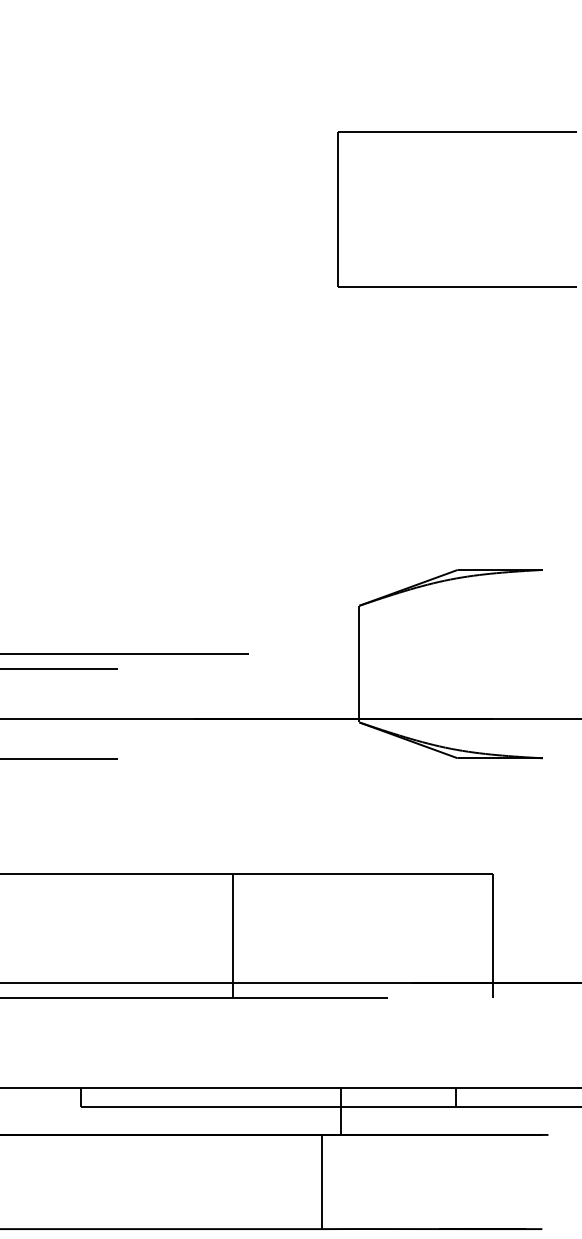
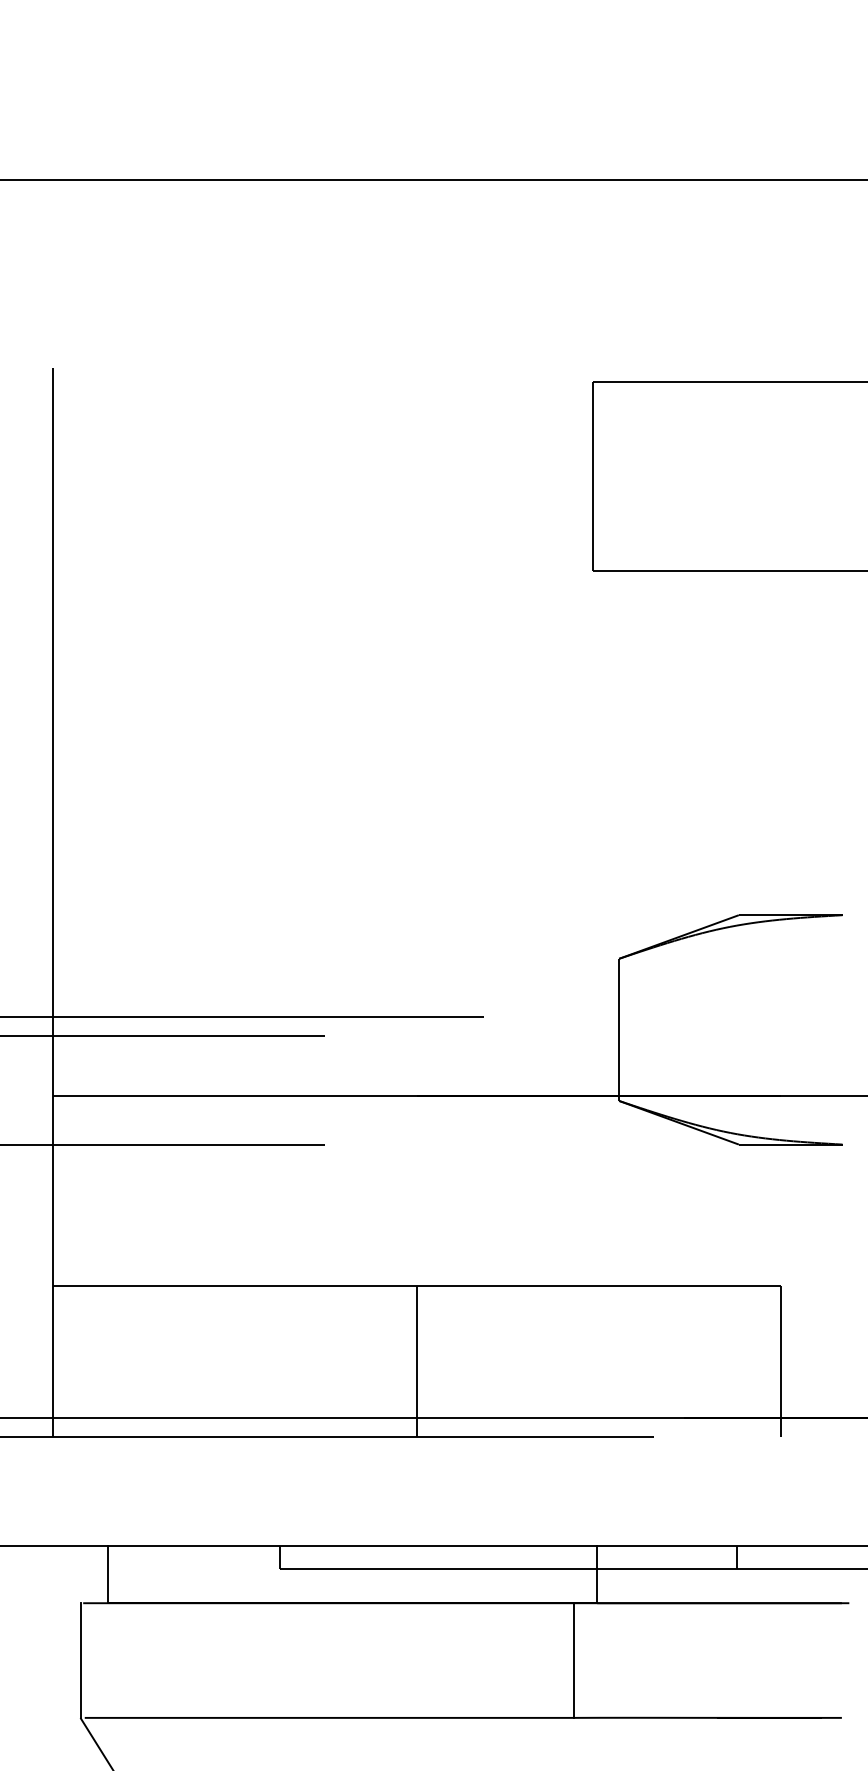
line: (233, 936) -> (417, 1361), moved

